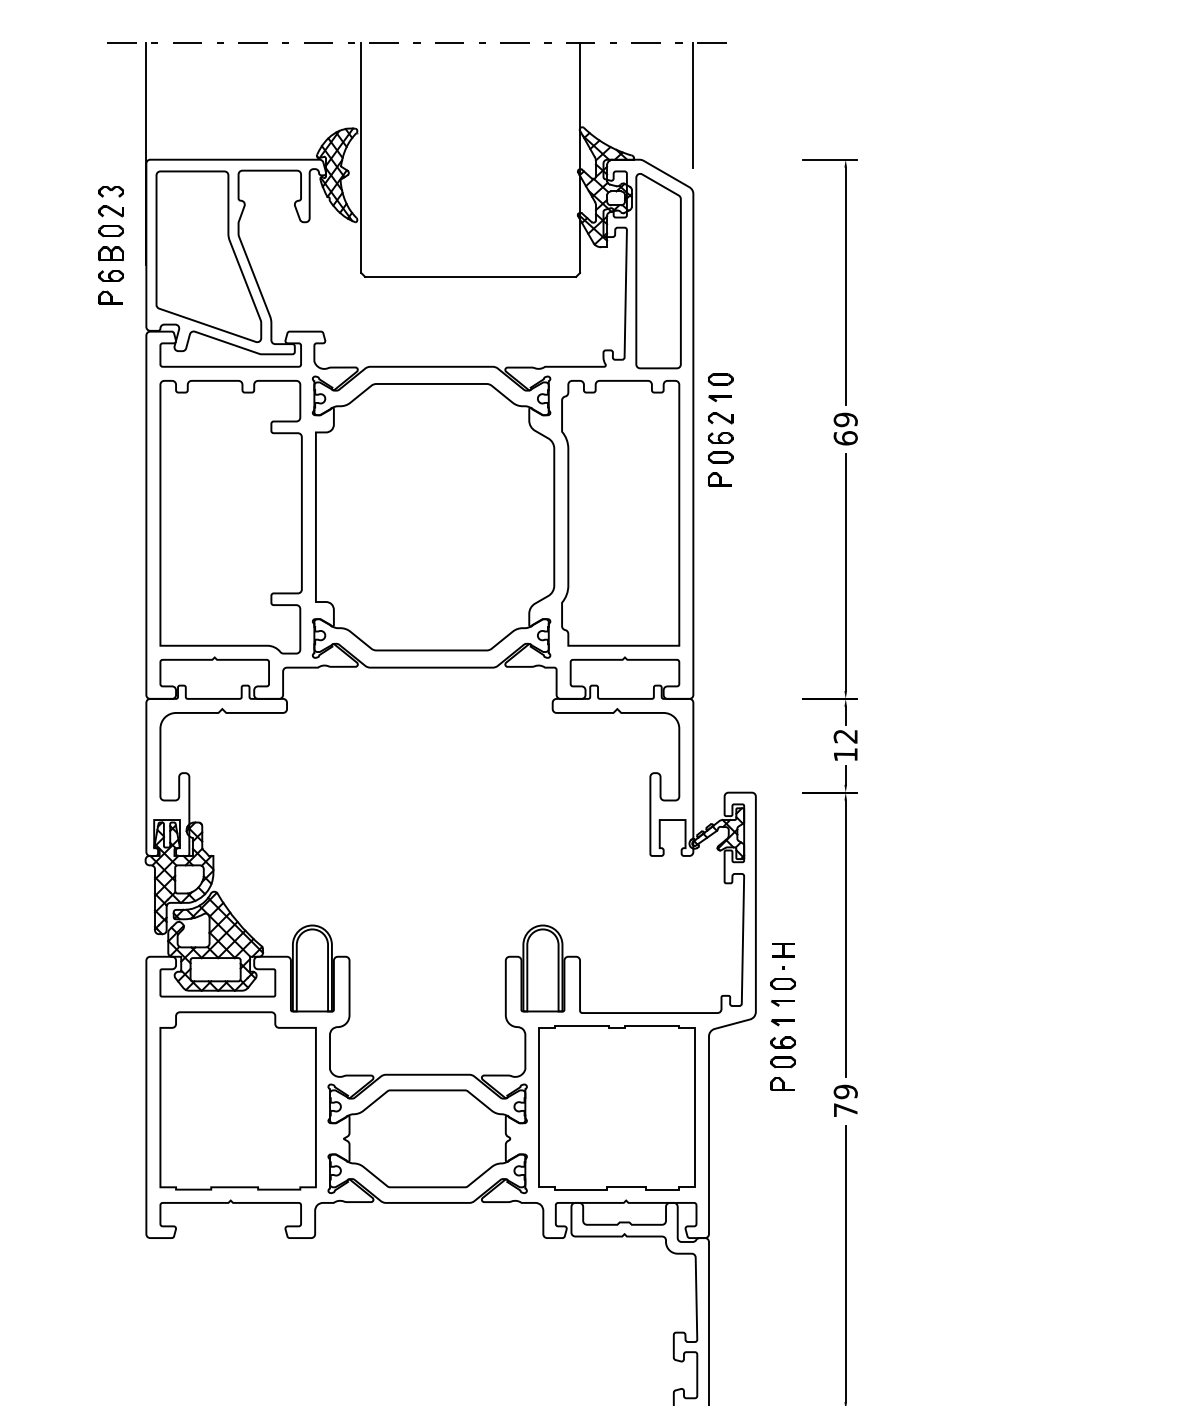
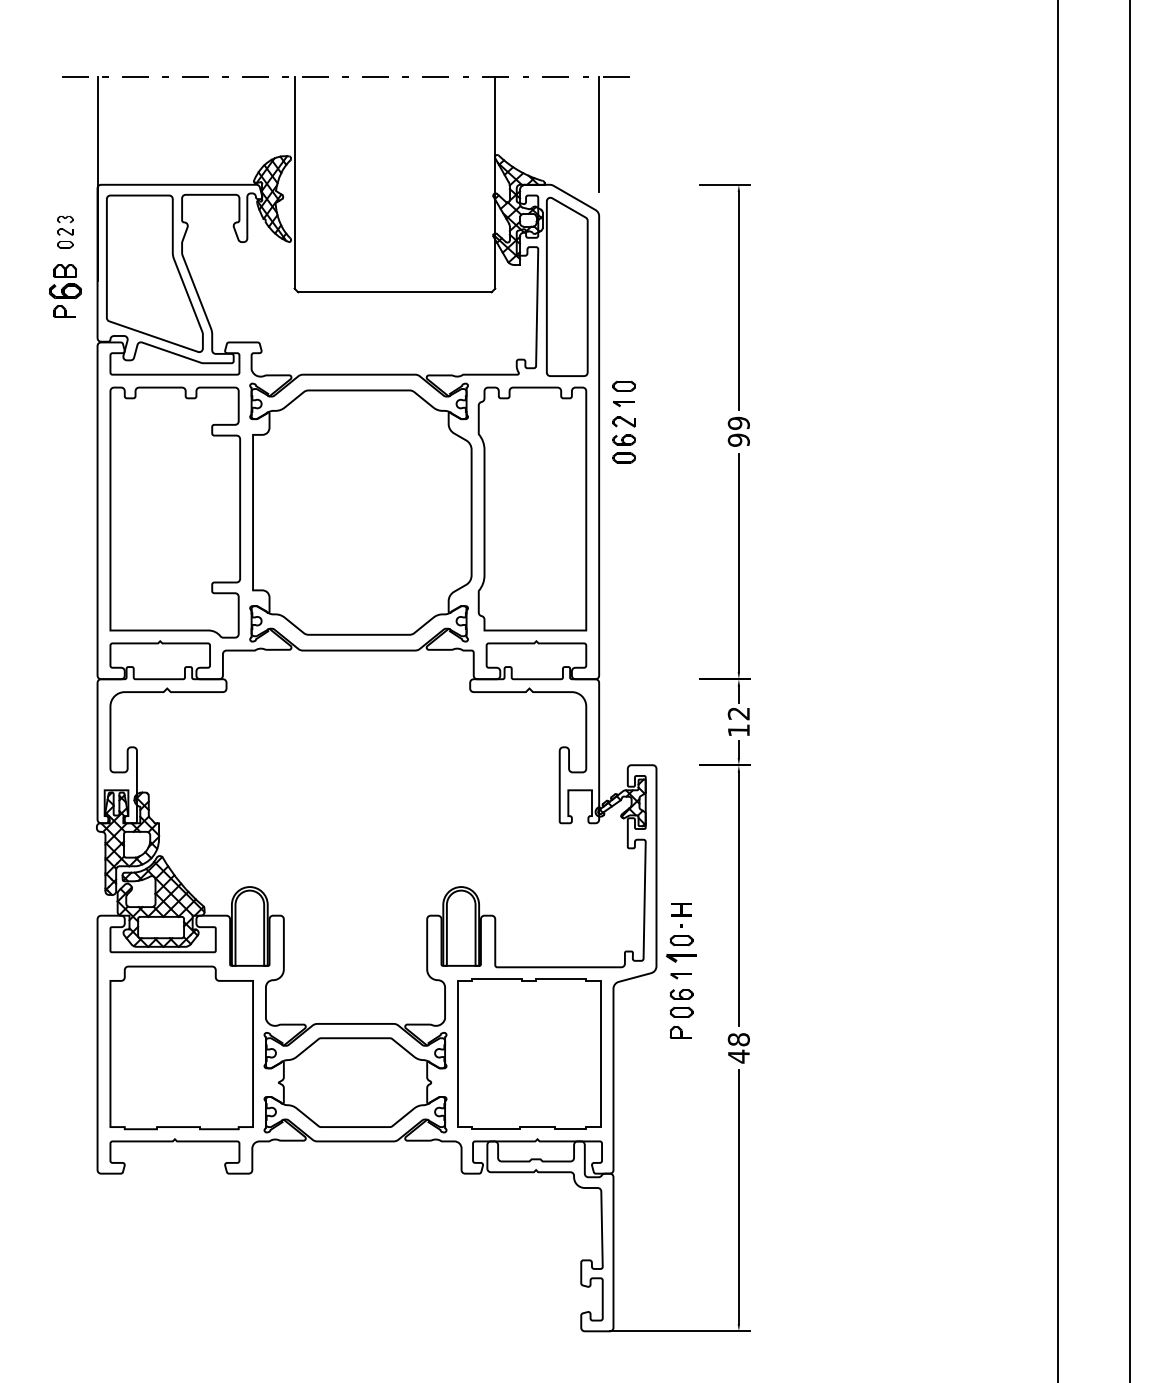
part: (110, 210) -> (64, 231), size x0.7
part: (110, 276) -> (64, 291), size x1.4
text: (845, 437) -> (738, 439), 69 -> 99
part: (719, 478) -> (623, 477), removed
part: (782, 1003) -> (680, 958), size x1.4
text: (845, 1101) -> (738, 1048), 79 -> 48

